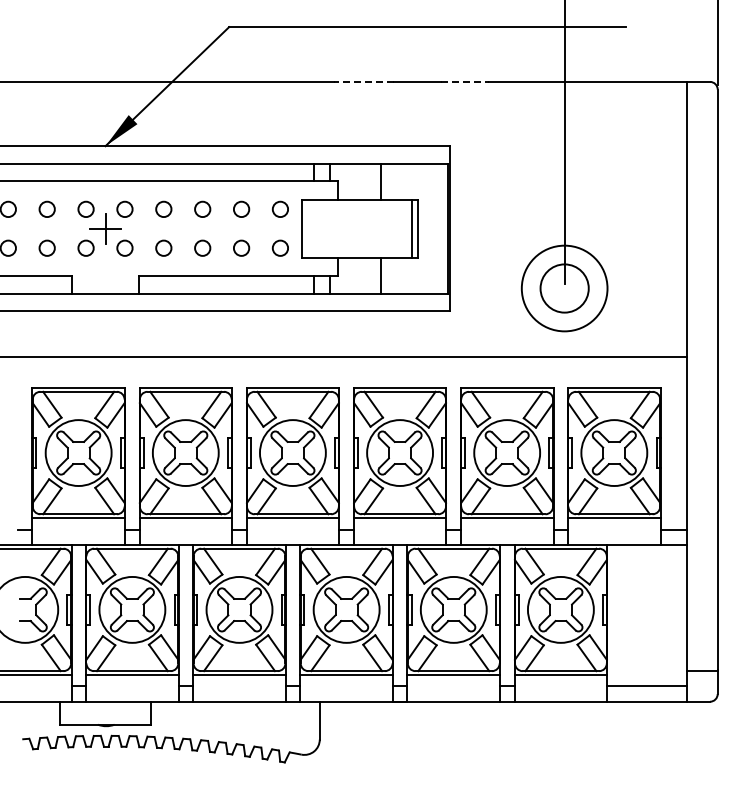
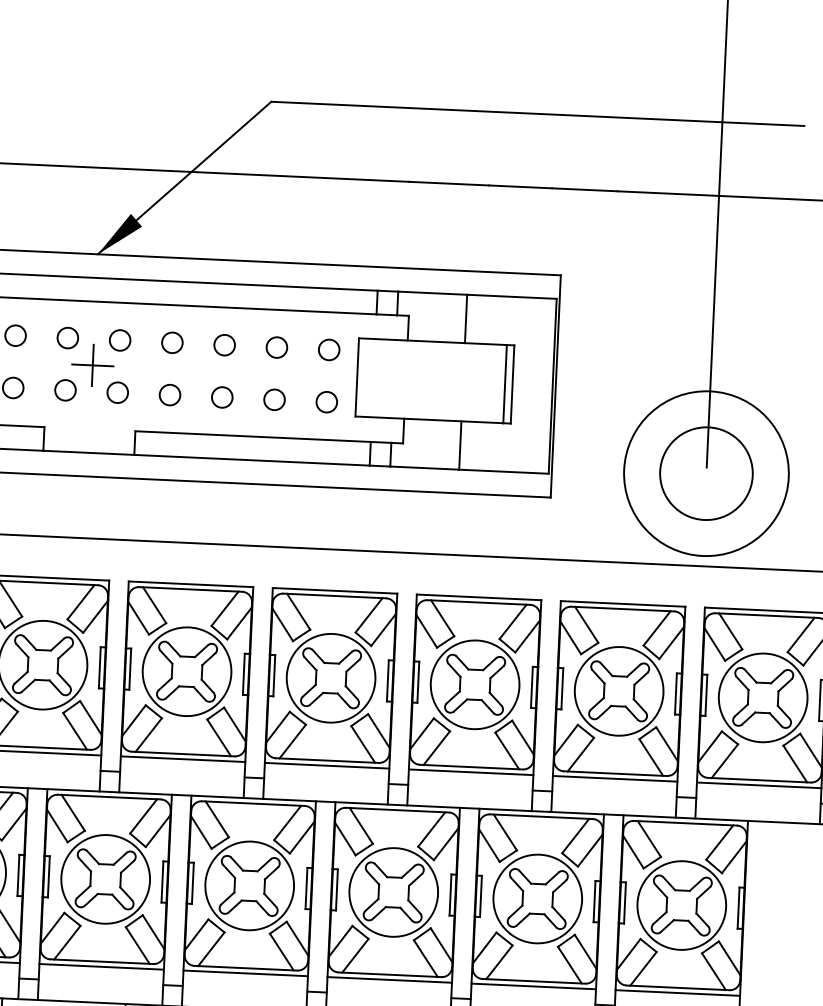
line: (363, 81) -> (448, 183), dashed -> solid
line: (465, 81) -> (585, 189), dashed -> solid
circle: (564, 288) -> (706, 473), size x1.43
circle: (564, 288) -> (706, 473), size x1.43

